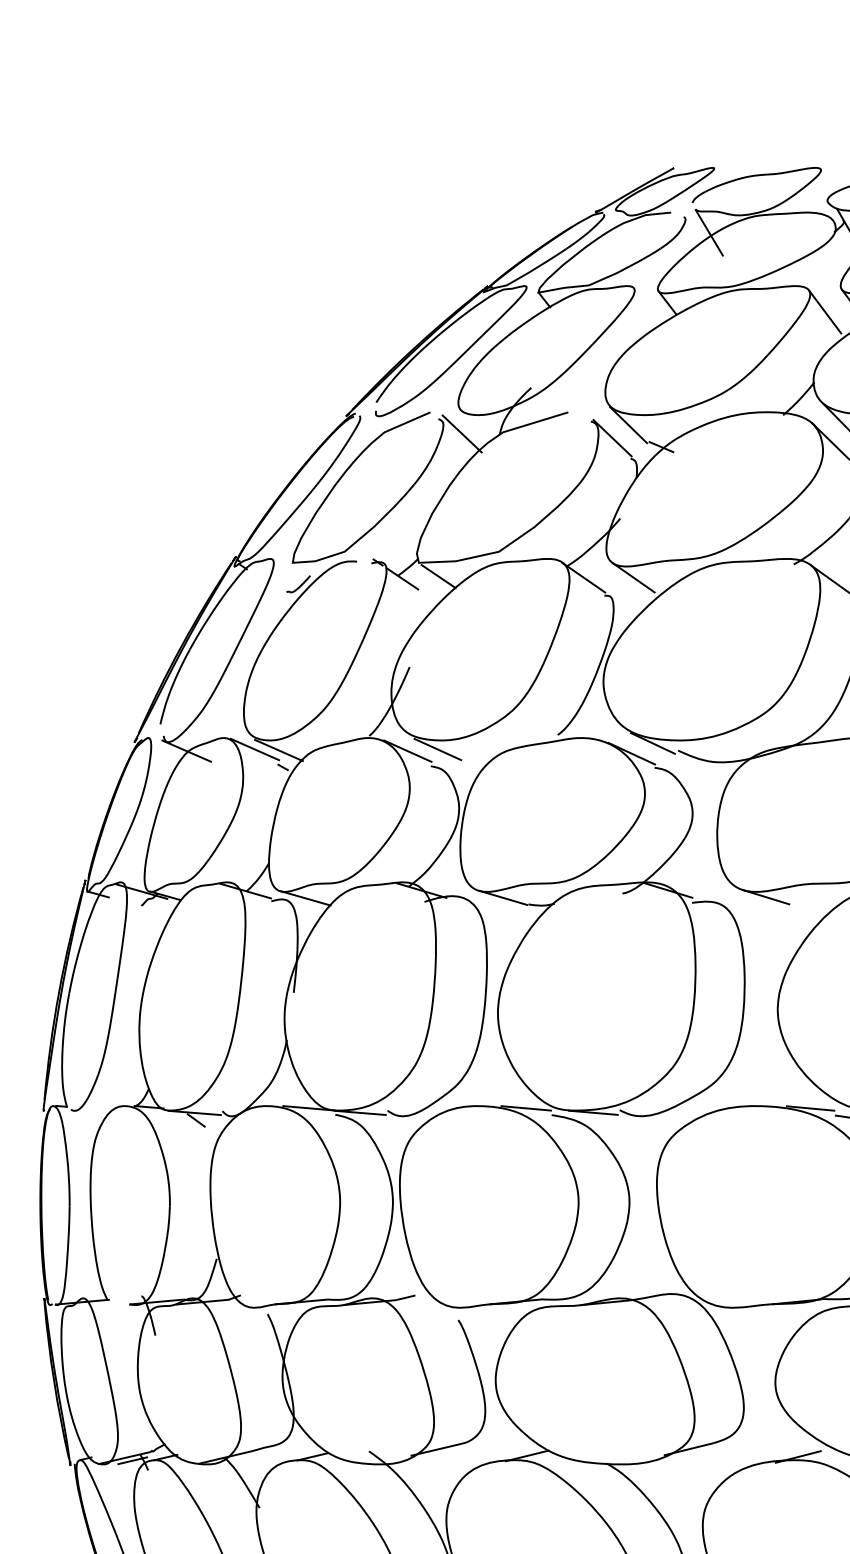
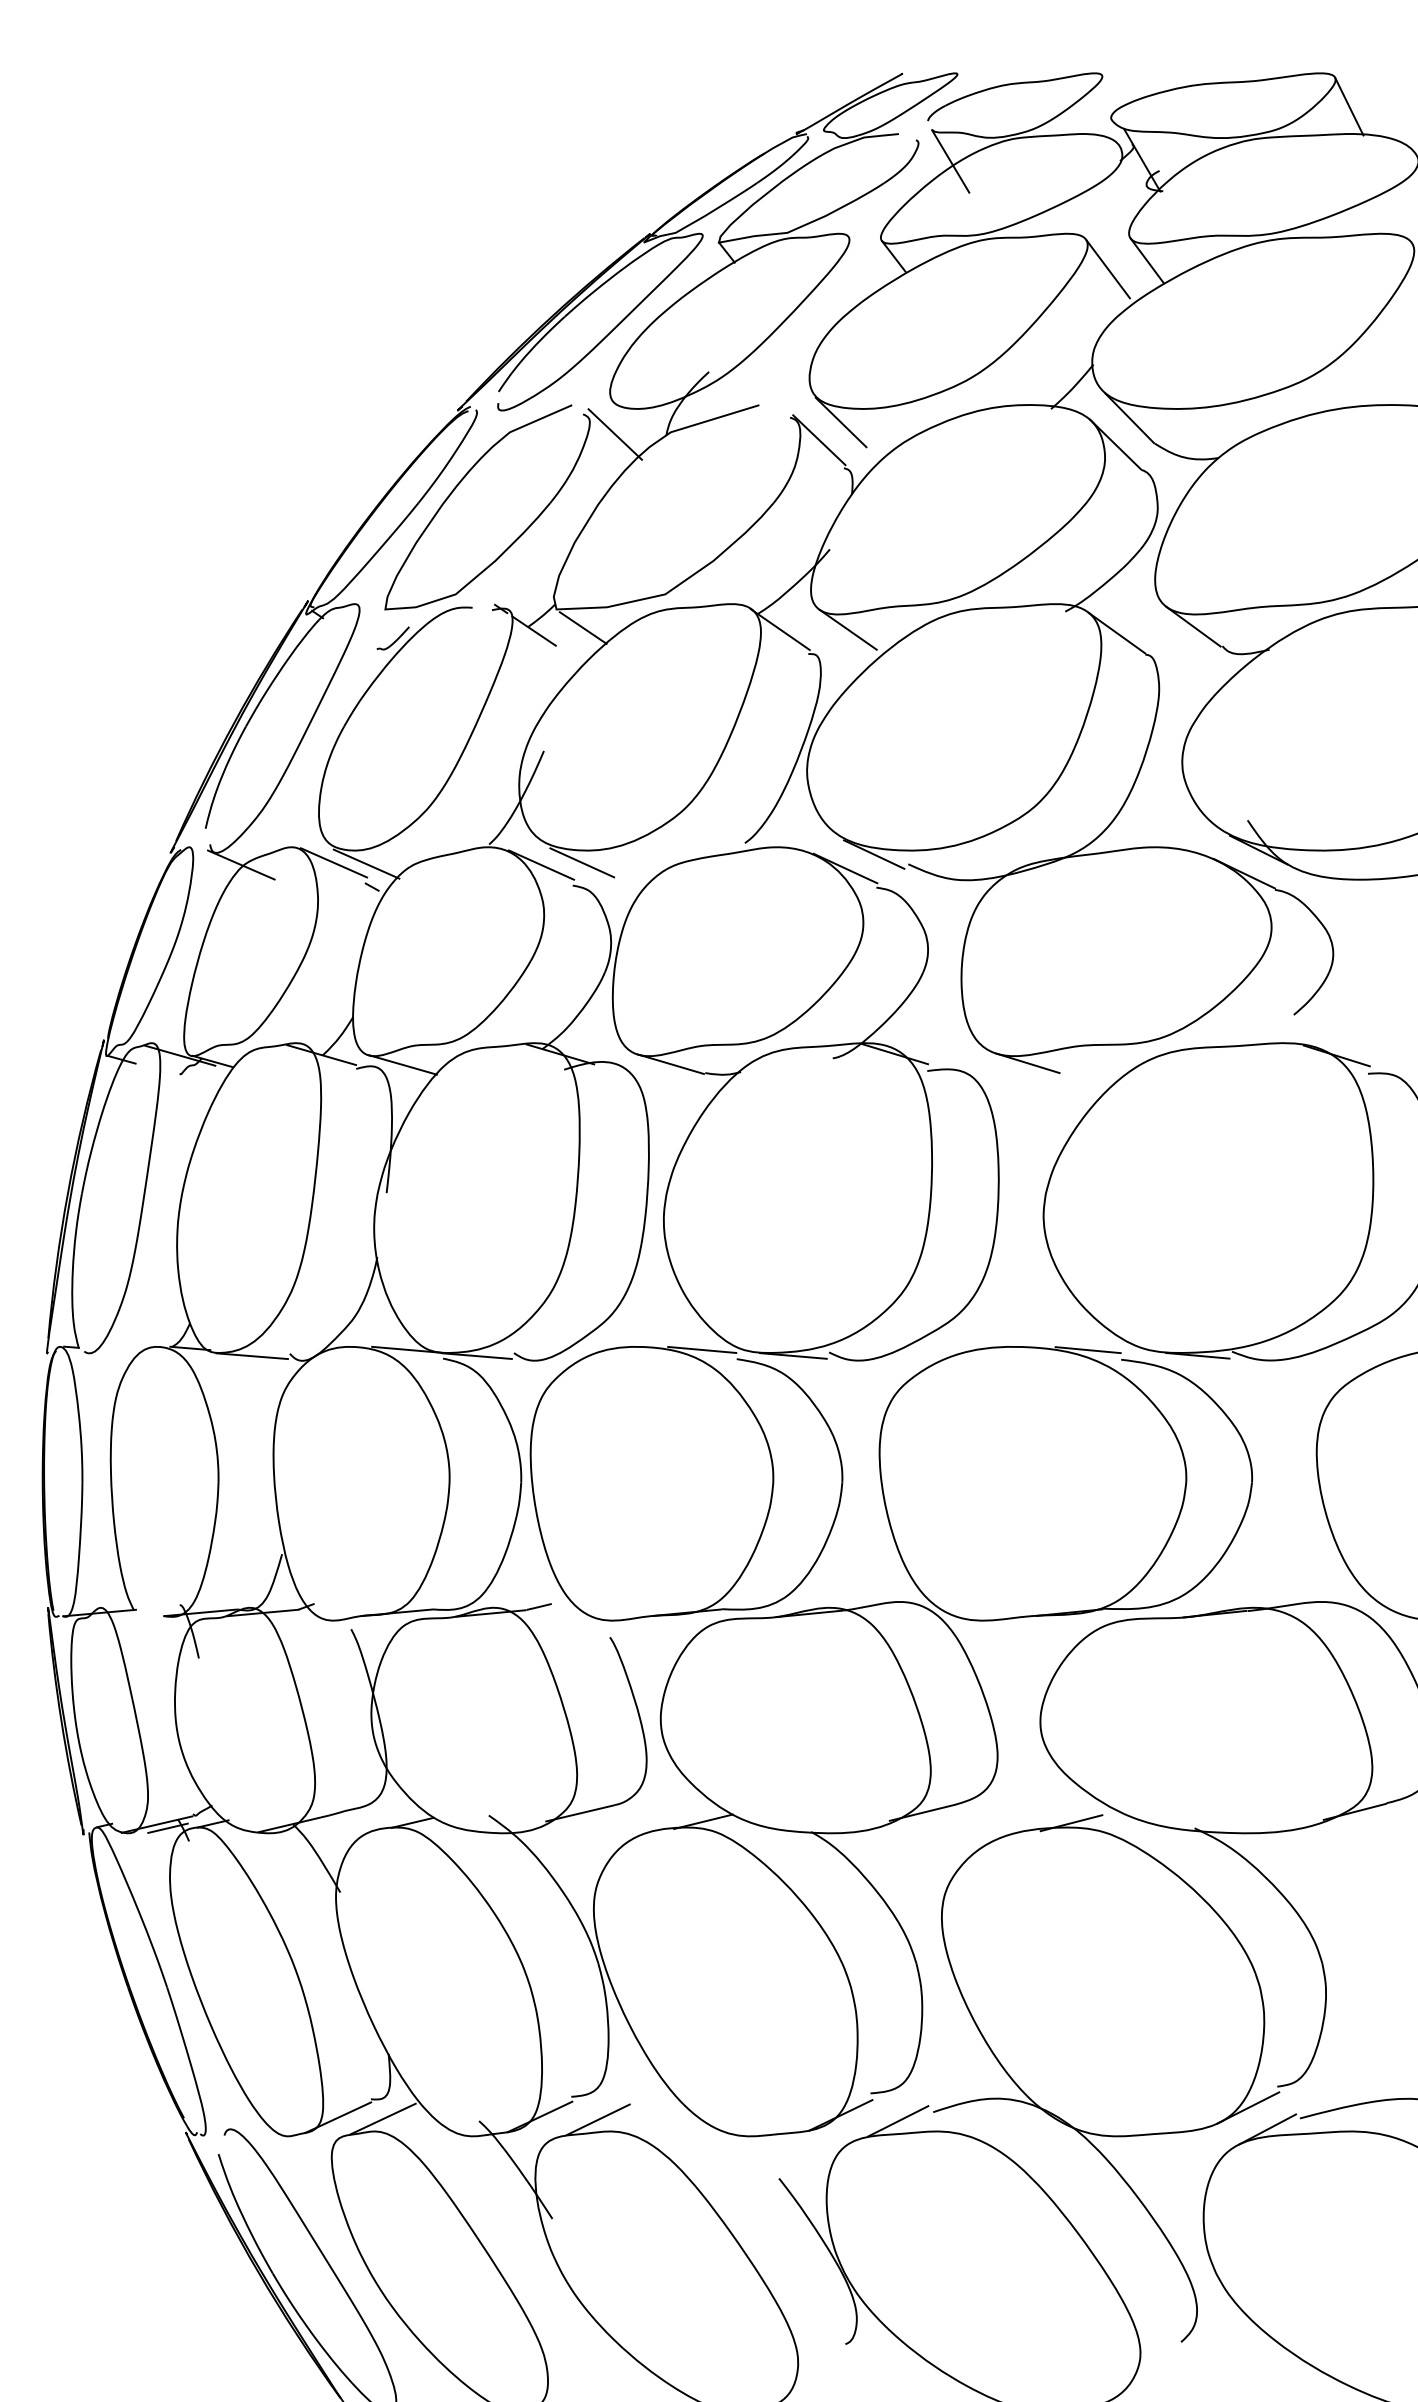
line: (661, 447) -> (885, 452), removed
line: (195, 1120) -> (253, 1366), removed

